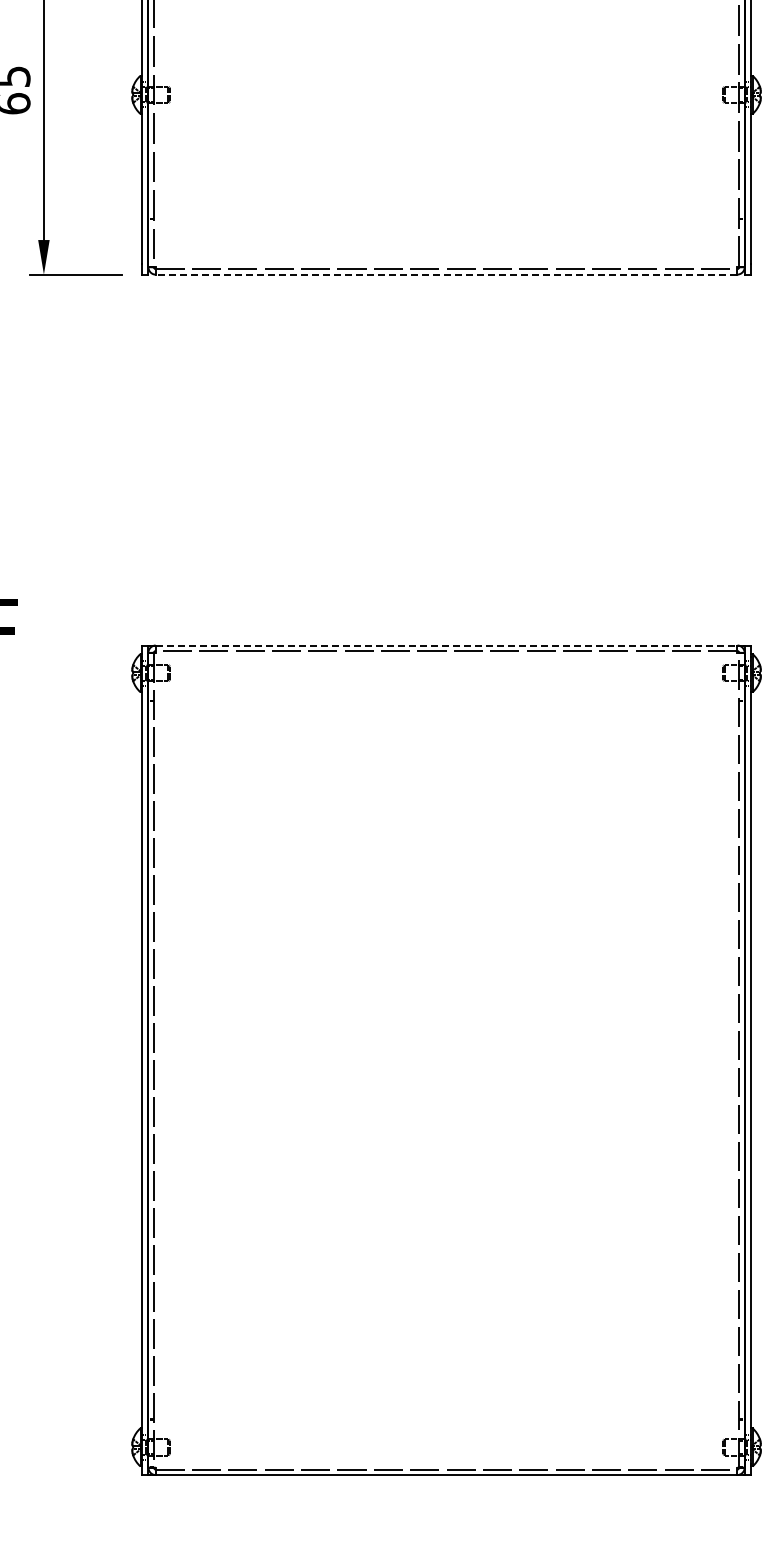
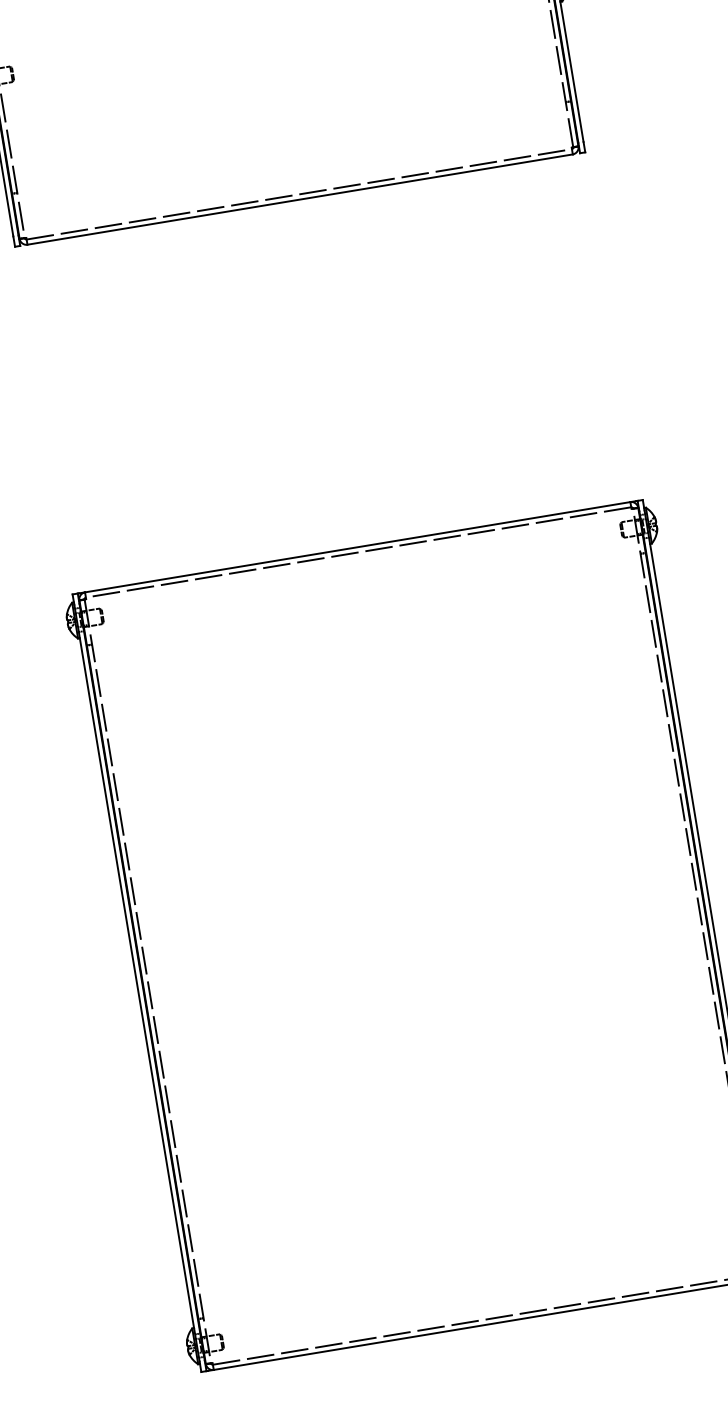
line: (446, 274) -> (300, 199), dashed -> solid
line: (446, 645) -> (357, 547), dashed -> solid

